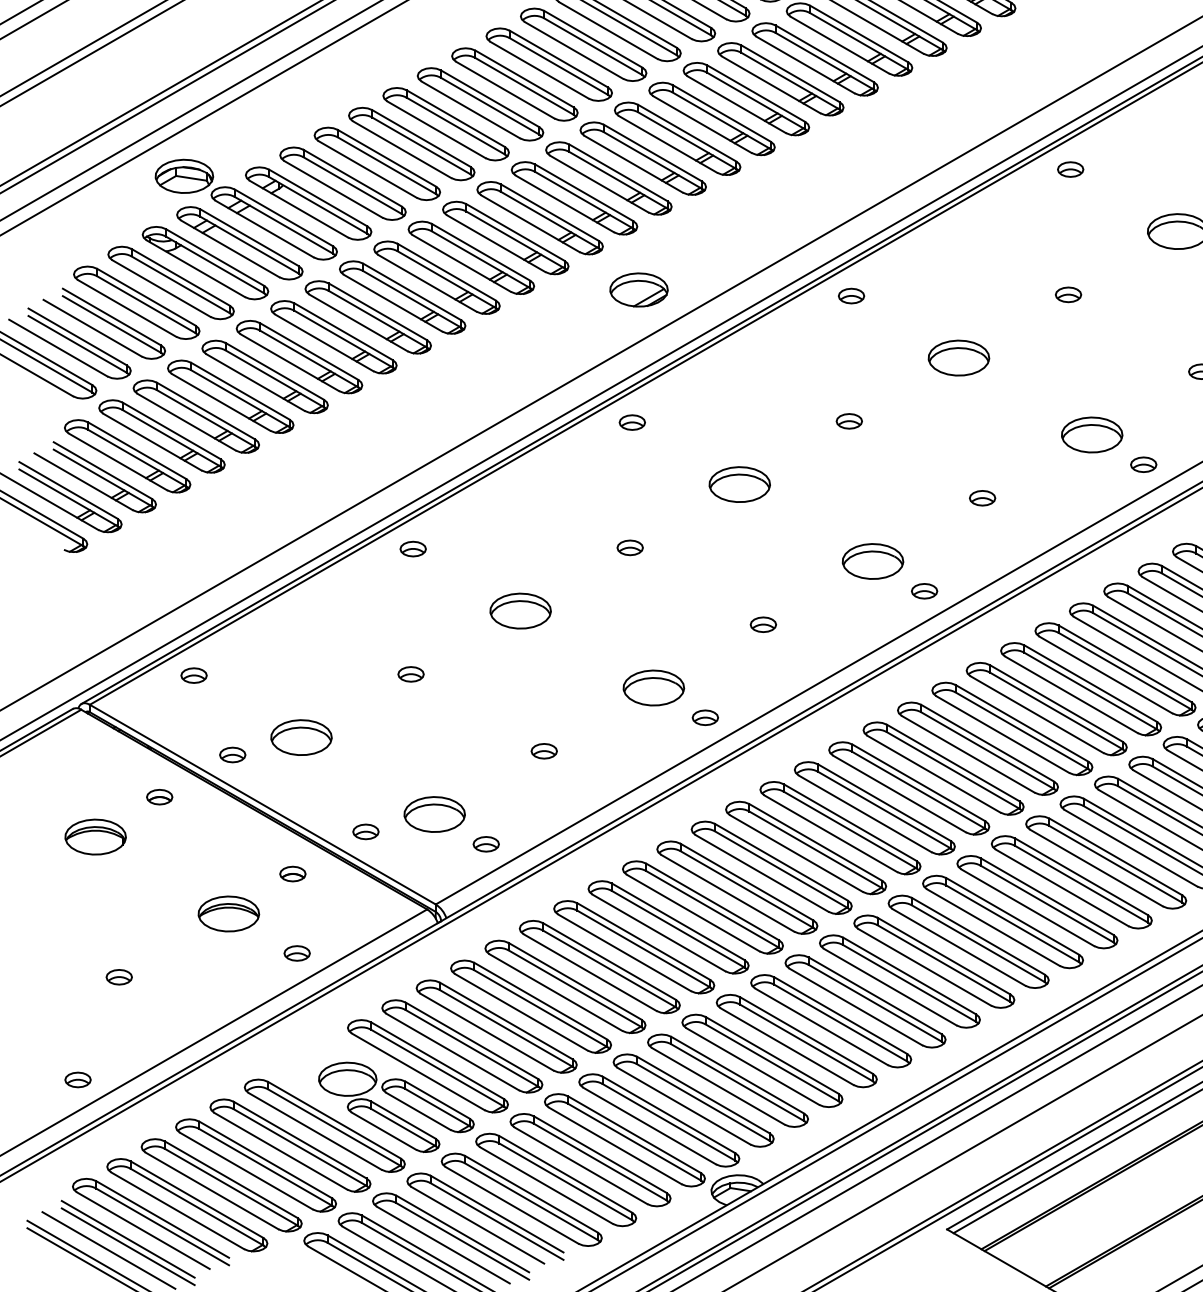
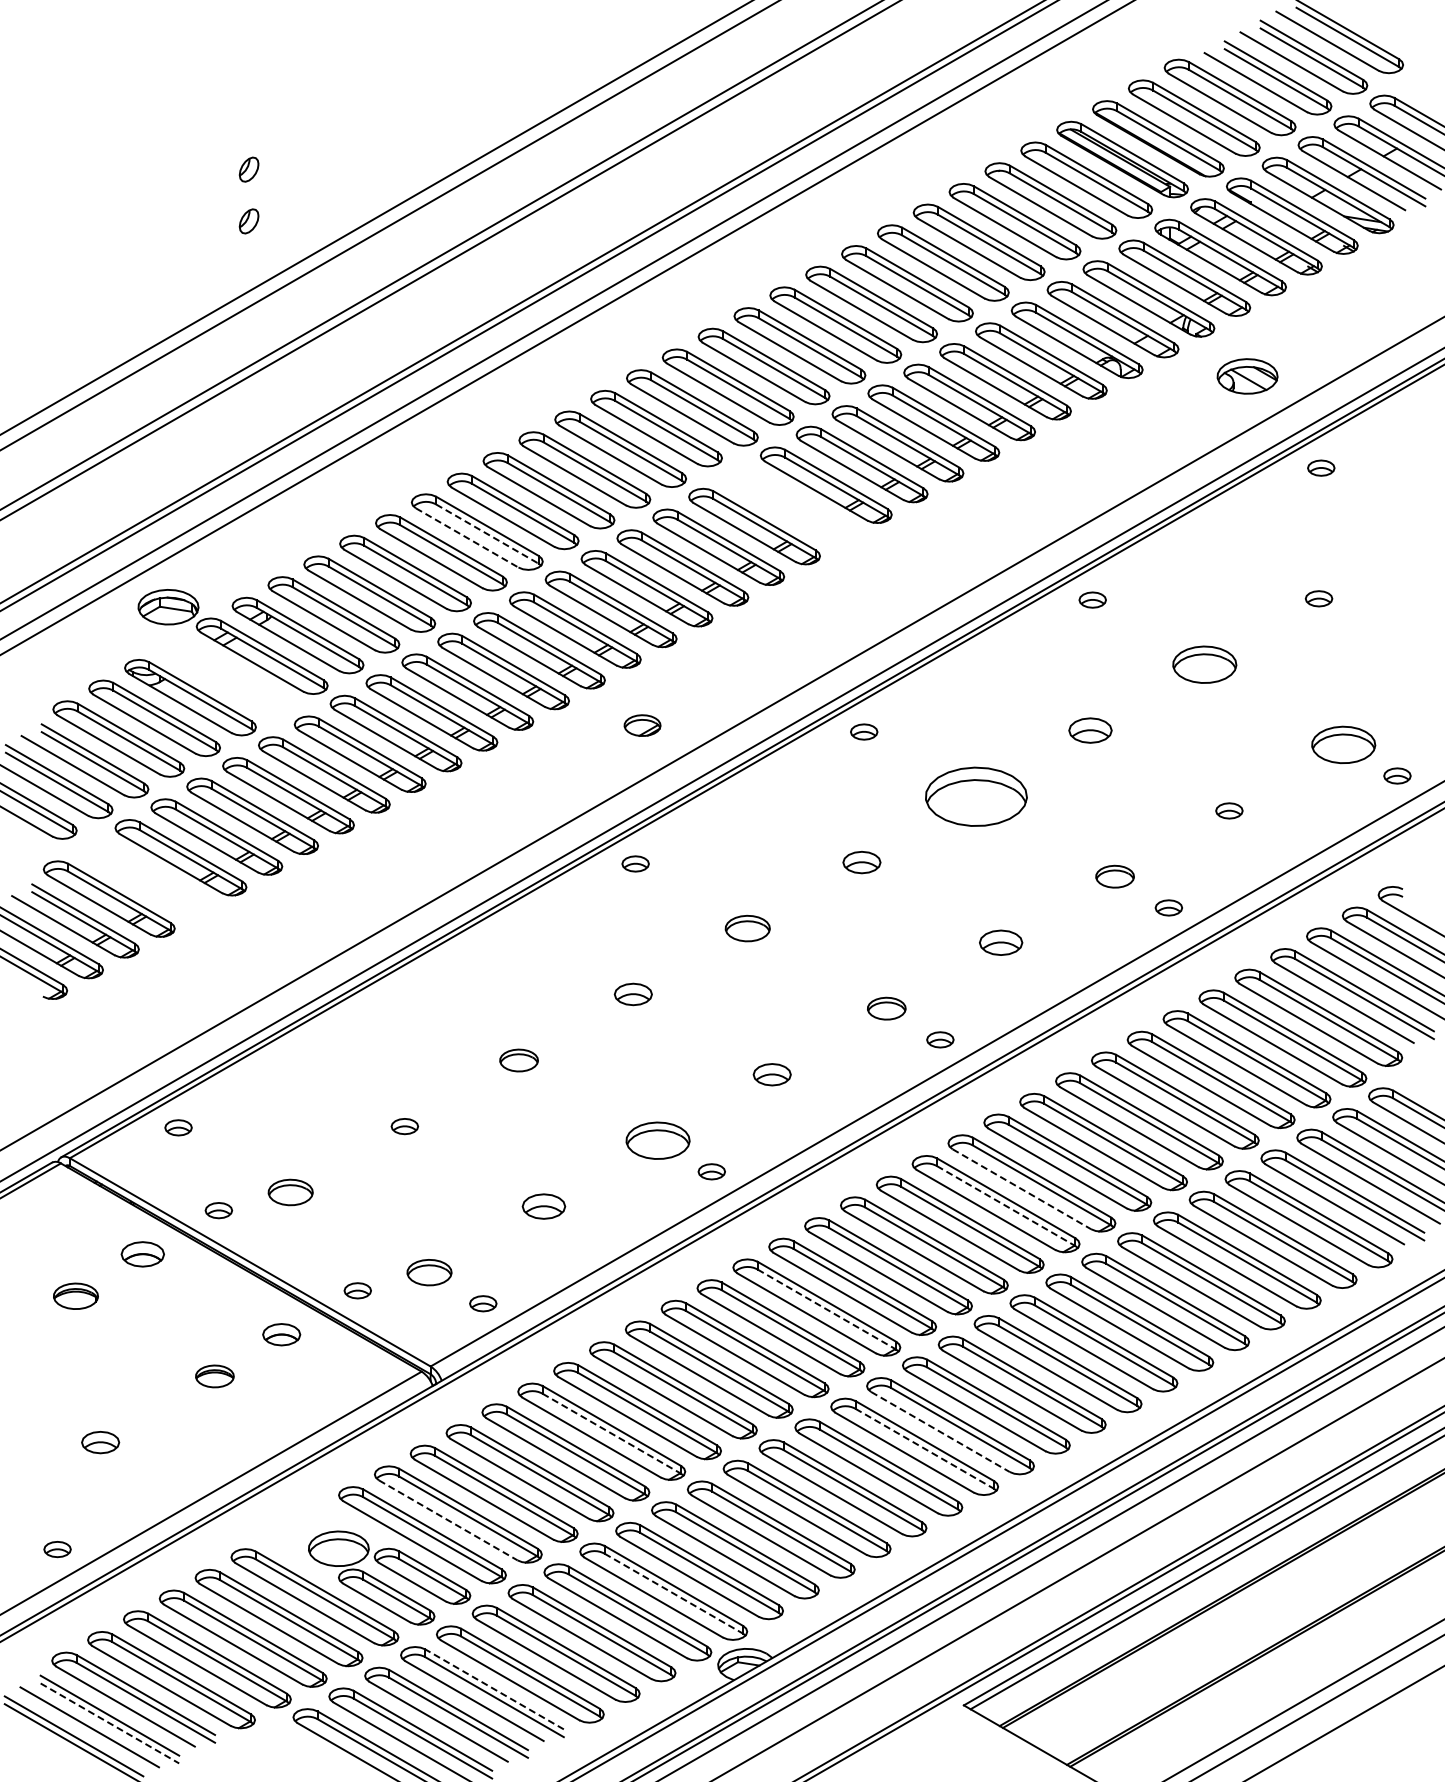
part: (780, 78) -> (790, 505), removed
line: (490, 106) -> (487, 534), solid -> dashed
line: (471, 110) -> (467, 538), solid -> dashed
part: (240, 242) -> (226, 676), removed
part: (638, 289) -> (642, 725), size x0.6
part: (1068, 294) -> (1090, 730), size x1.6
part: (958, 357) -> (975, 796), size x1.6
part: (848, 421) -> (861, 862), size x1.4
part: (1091, 434) -> (1114, 876), size x0.6
part: (161, 436) -> (144, 878), removed
part: (739, 484) -> (747, 928), size x0.7
part: (982, 497) -> (1000, 942), size x1.6
part: (630, 547) -> (633, 994), size x1.4
part: (413, 548) -> (407, 995), removed
part: (872, 561) -> (886, 1008), size x0.6
part: (520, 611) -> (518, 1060), size x0.6
part: (763, 624) -> (772, 1074), size x1.4
line: (1002, 734) -> (1021, 1189), solid -> dashed
part: (301, 737) -> (290, 1192), size x0.7
part: (544, 751) -> (543, 1206), size x1.6
line: (987, 751) -> (1006, 1206), solid -> dashed
part: (159, 797) -> (142, 1254), size x1.6
part: (434, 814) -> (429, 1272), size x0.7
part: (95, 837) -> (75, 1296), size x0.7
line: (815, 849) -> (826, 1309), solid -> dashed
part: (292, 873) -> (281, 1334), size x1.4
part: (228, 914) -> (214, 1376), size x0.6
part: (297, 953) -> (286, 1417), removed
line: (924, 966) -> (940, 1431), solid -> dashed
line: (609, 968) -> (611, 1433), solid -> dashed
part: (119, 976) -> (100, 1441), size x1.4
line: (909, 983) -> (924, 1448), solid -> dashed
line: (452, 1052) -> (448, 1520), solid -> dashed
line: (668, 1122) -> (673, 1593), solid -> dashed
line: (497, 1214) -> (494, 1689), solid -> dashed
line: (127, 1246) -> (109, 1723), solid -> dashed

